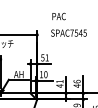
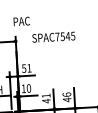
text: (58, 16) -> (21, 21), moved

